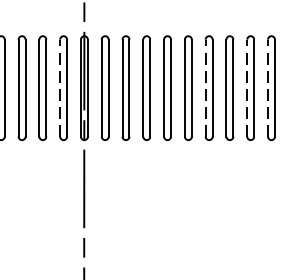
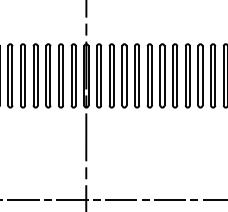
line: (59, 87) -> (71, 75), dashed -> solid
line: (205, 87) -> (160, 75), dashed -> solid
line: (246, 87) -> (185, 75), dashed -> solid
line: (268, 87) -> (198, 75), dashed -> solid

